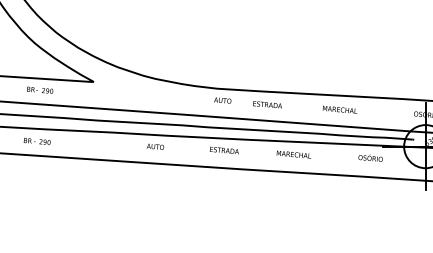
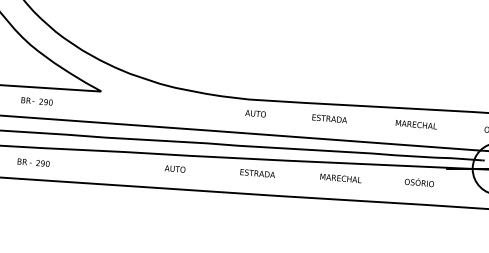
text: (267, 104) -> (329, 118), moved
text: (339, 109) -> (415, 124), moved
text: (370, 157) -> (419, 181), moved

